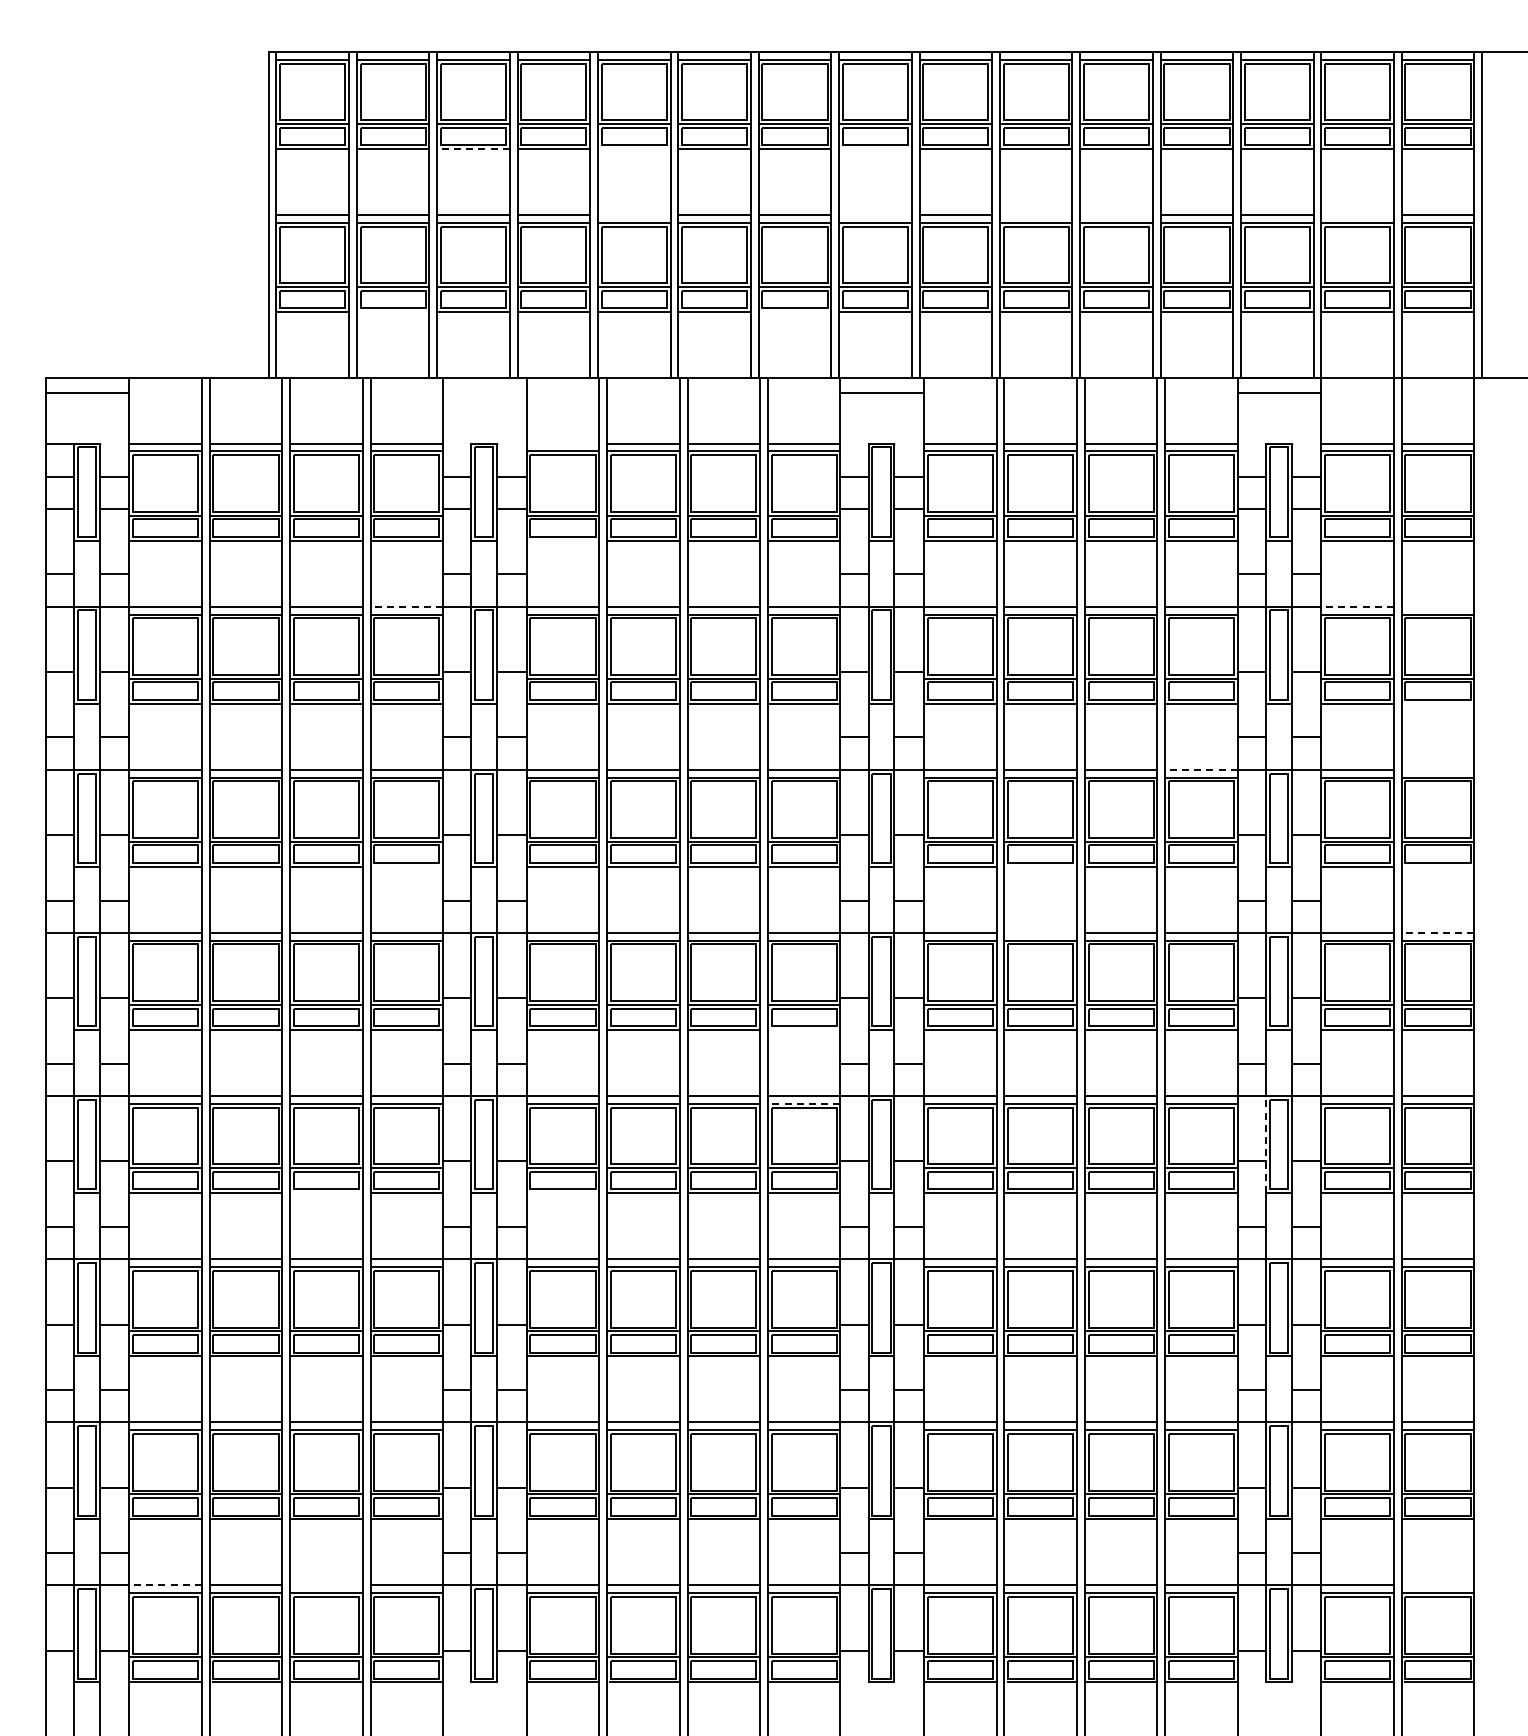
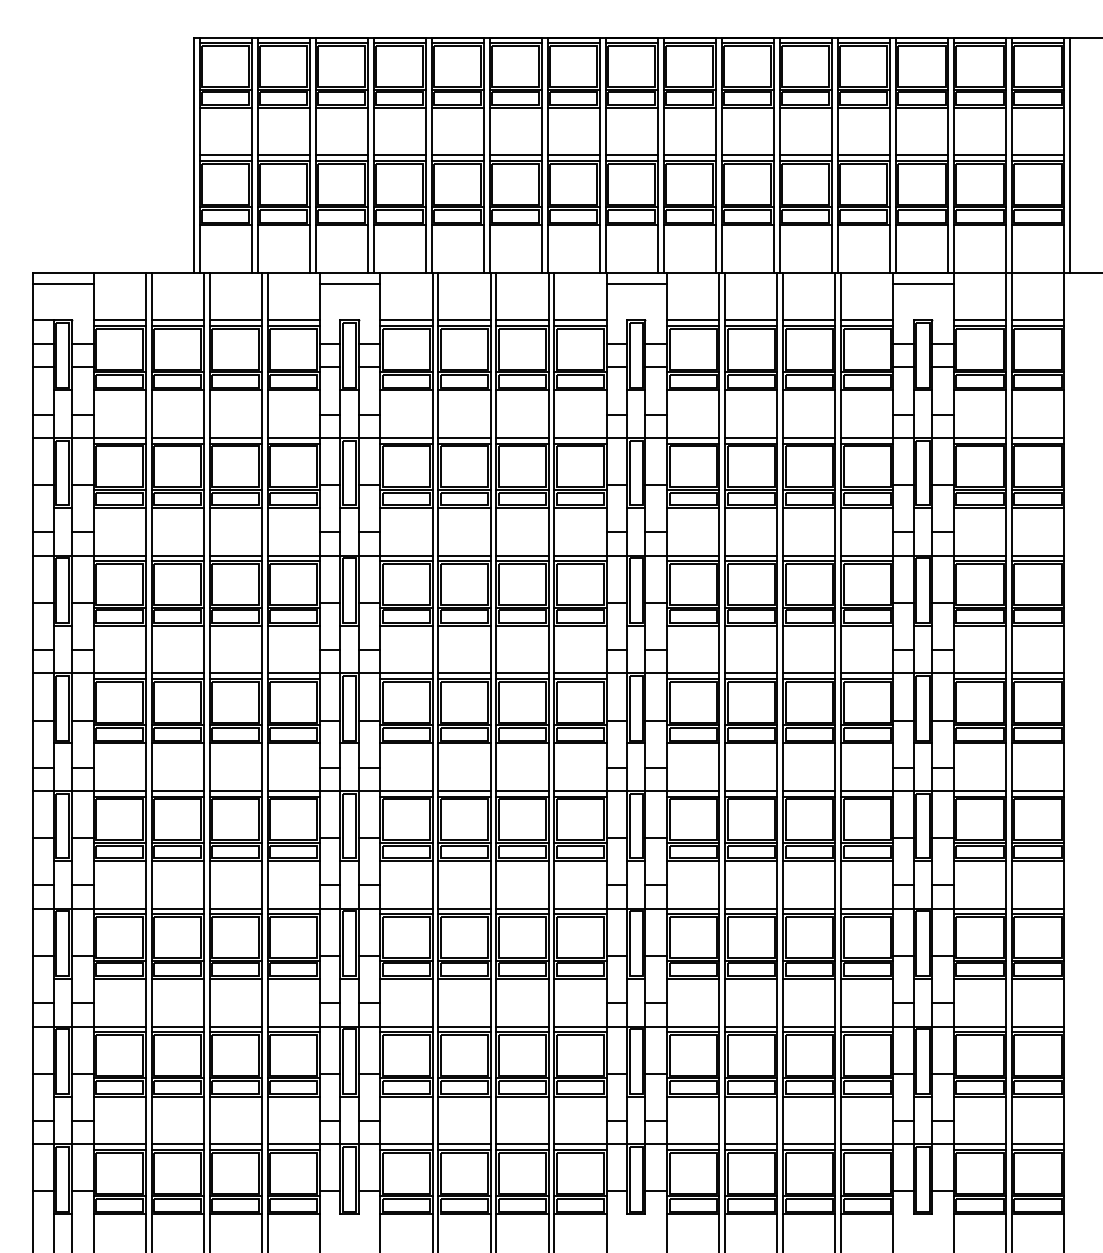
line: (473, 149) -> (341, 107), dashed -> solid
line: (633, 149) -> (457, 107), added
line: (875, 149) -> (631, 107), added
line: (633, 215) -> (457, 155), added
line: (875, 215) -> (631, 155), added
line: (1035, 215) -> (747, 155), added
line: (1116, 215) -> (805, 155), added
line: (1357, 215) -> (979, 155), added
line: (392, 312) -> (283, 225), added
line: (794, 312) -> (573, 225), added
line: (484, 393) -> (349, 284), added
line: (562, 443) -> (406, 320), added
line: (562, 540) -> (406, 390), added
line: (406, 606) -> (293, 437), dashed -> solid
line: (1357, 606) -> (979, 437), dashed -> solid
line: (1437, 606) -> (1037, 437), added
line: (1437, 703) -> (1037, 507), added
line: (1201, 769) -> (867, 555), dashed -> solid
line: (1437, 769) -> (1037, 555), added
line: (406, 866) -> (293, 625), added
line: (1040, 866) -> (751, 625), added
line: (1437, 866) -> (1037, 625), added
line: (1040, 932) -> (751, 673), added
line: (1437, 932) -> (1037, 673), dashed -> solid
line: (803, 1029) -> (580, 743), added
line: (803, 1103) -> (580, 796), dashed -> solid
line: (1265, 1144) -> (913, 826), dashed -> solid
line: (326, 1193) -> (235, 861), added
line: (562, 1193) -> (406, 861), added
line: (165, 1585) -> (119, 1144), dashed -> solid
line: (326, 1585) -> (235, 1144), added
line: (1437, 1585) -> (1037, 1144), added

